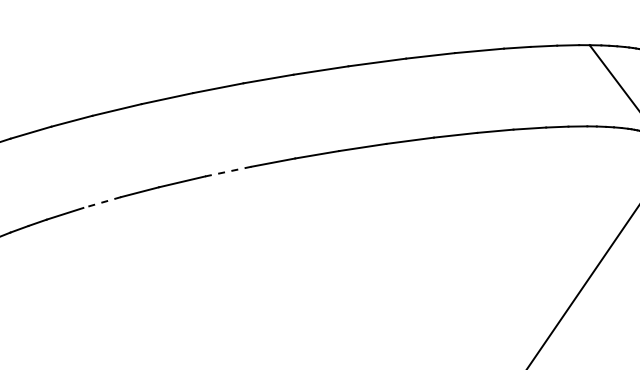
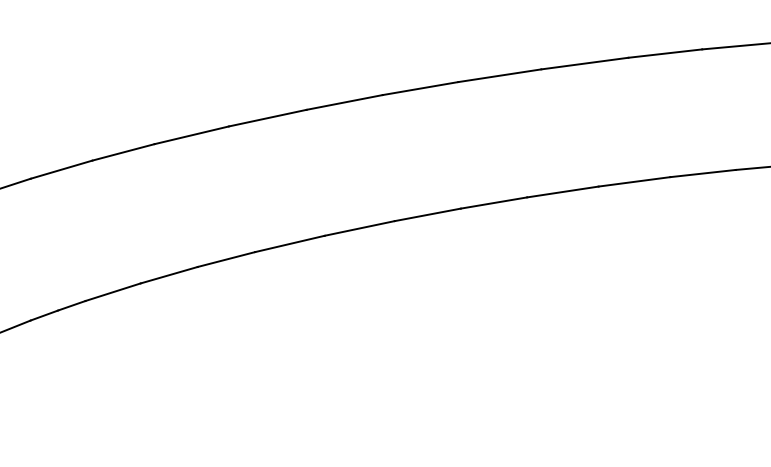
line: (228, 171) -> (360, 228), dashed -> solid
line: (102, 202) -> (169, 275), dashed -> solid

